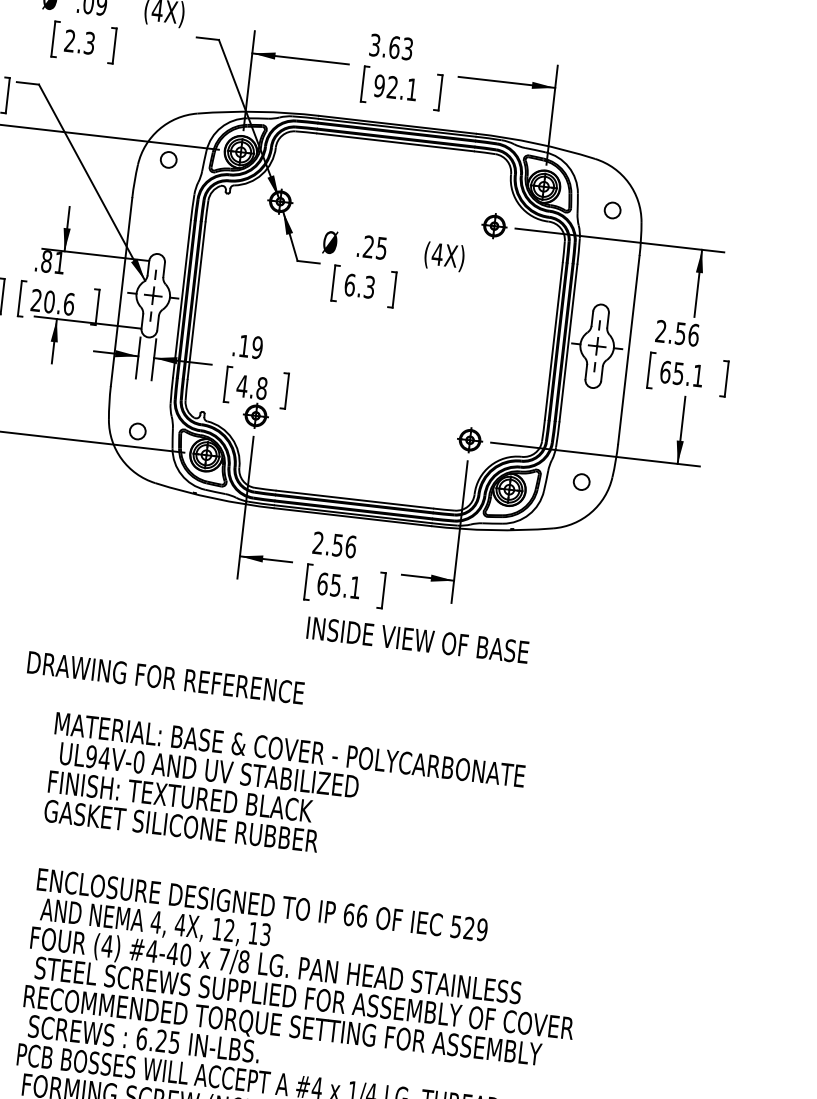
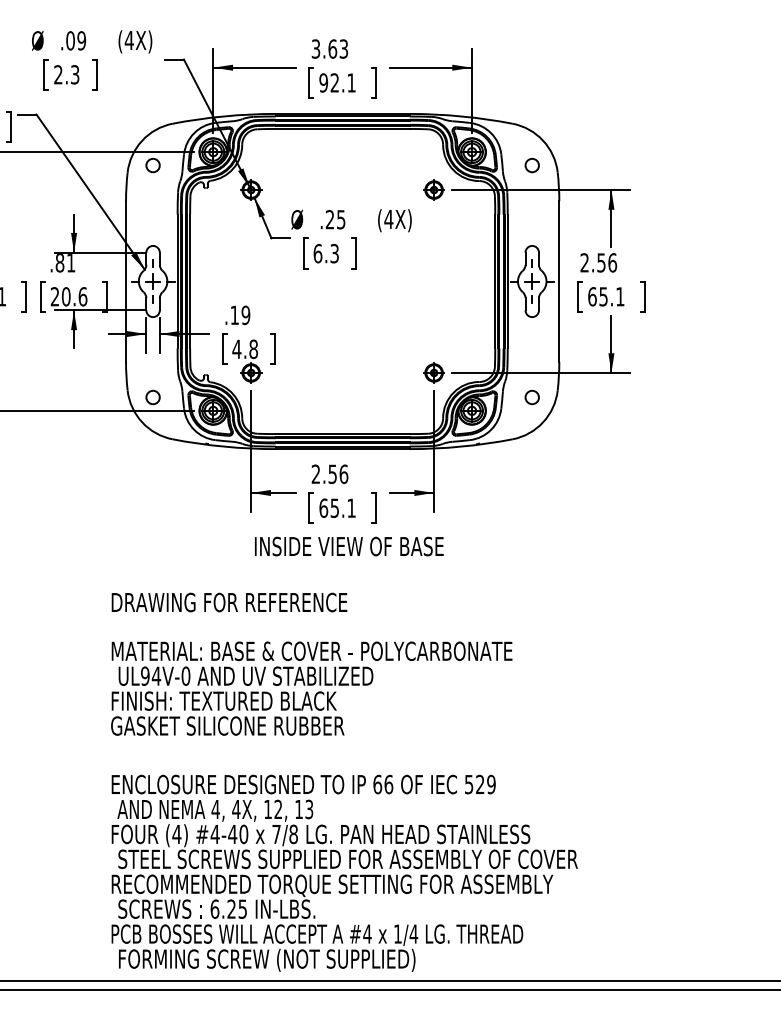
text: (418, 640) -> (349, 546), moved
text: (165, 677) -> (229, 602), moved

